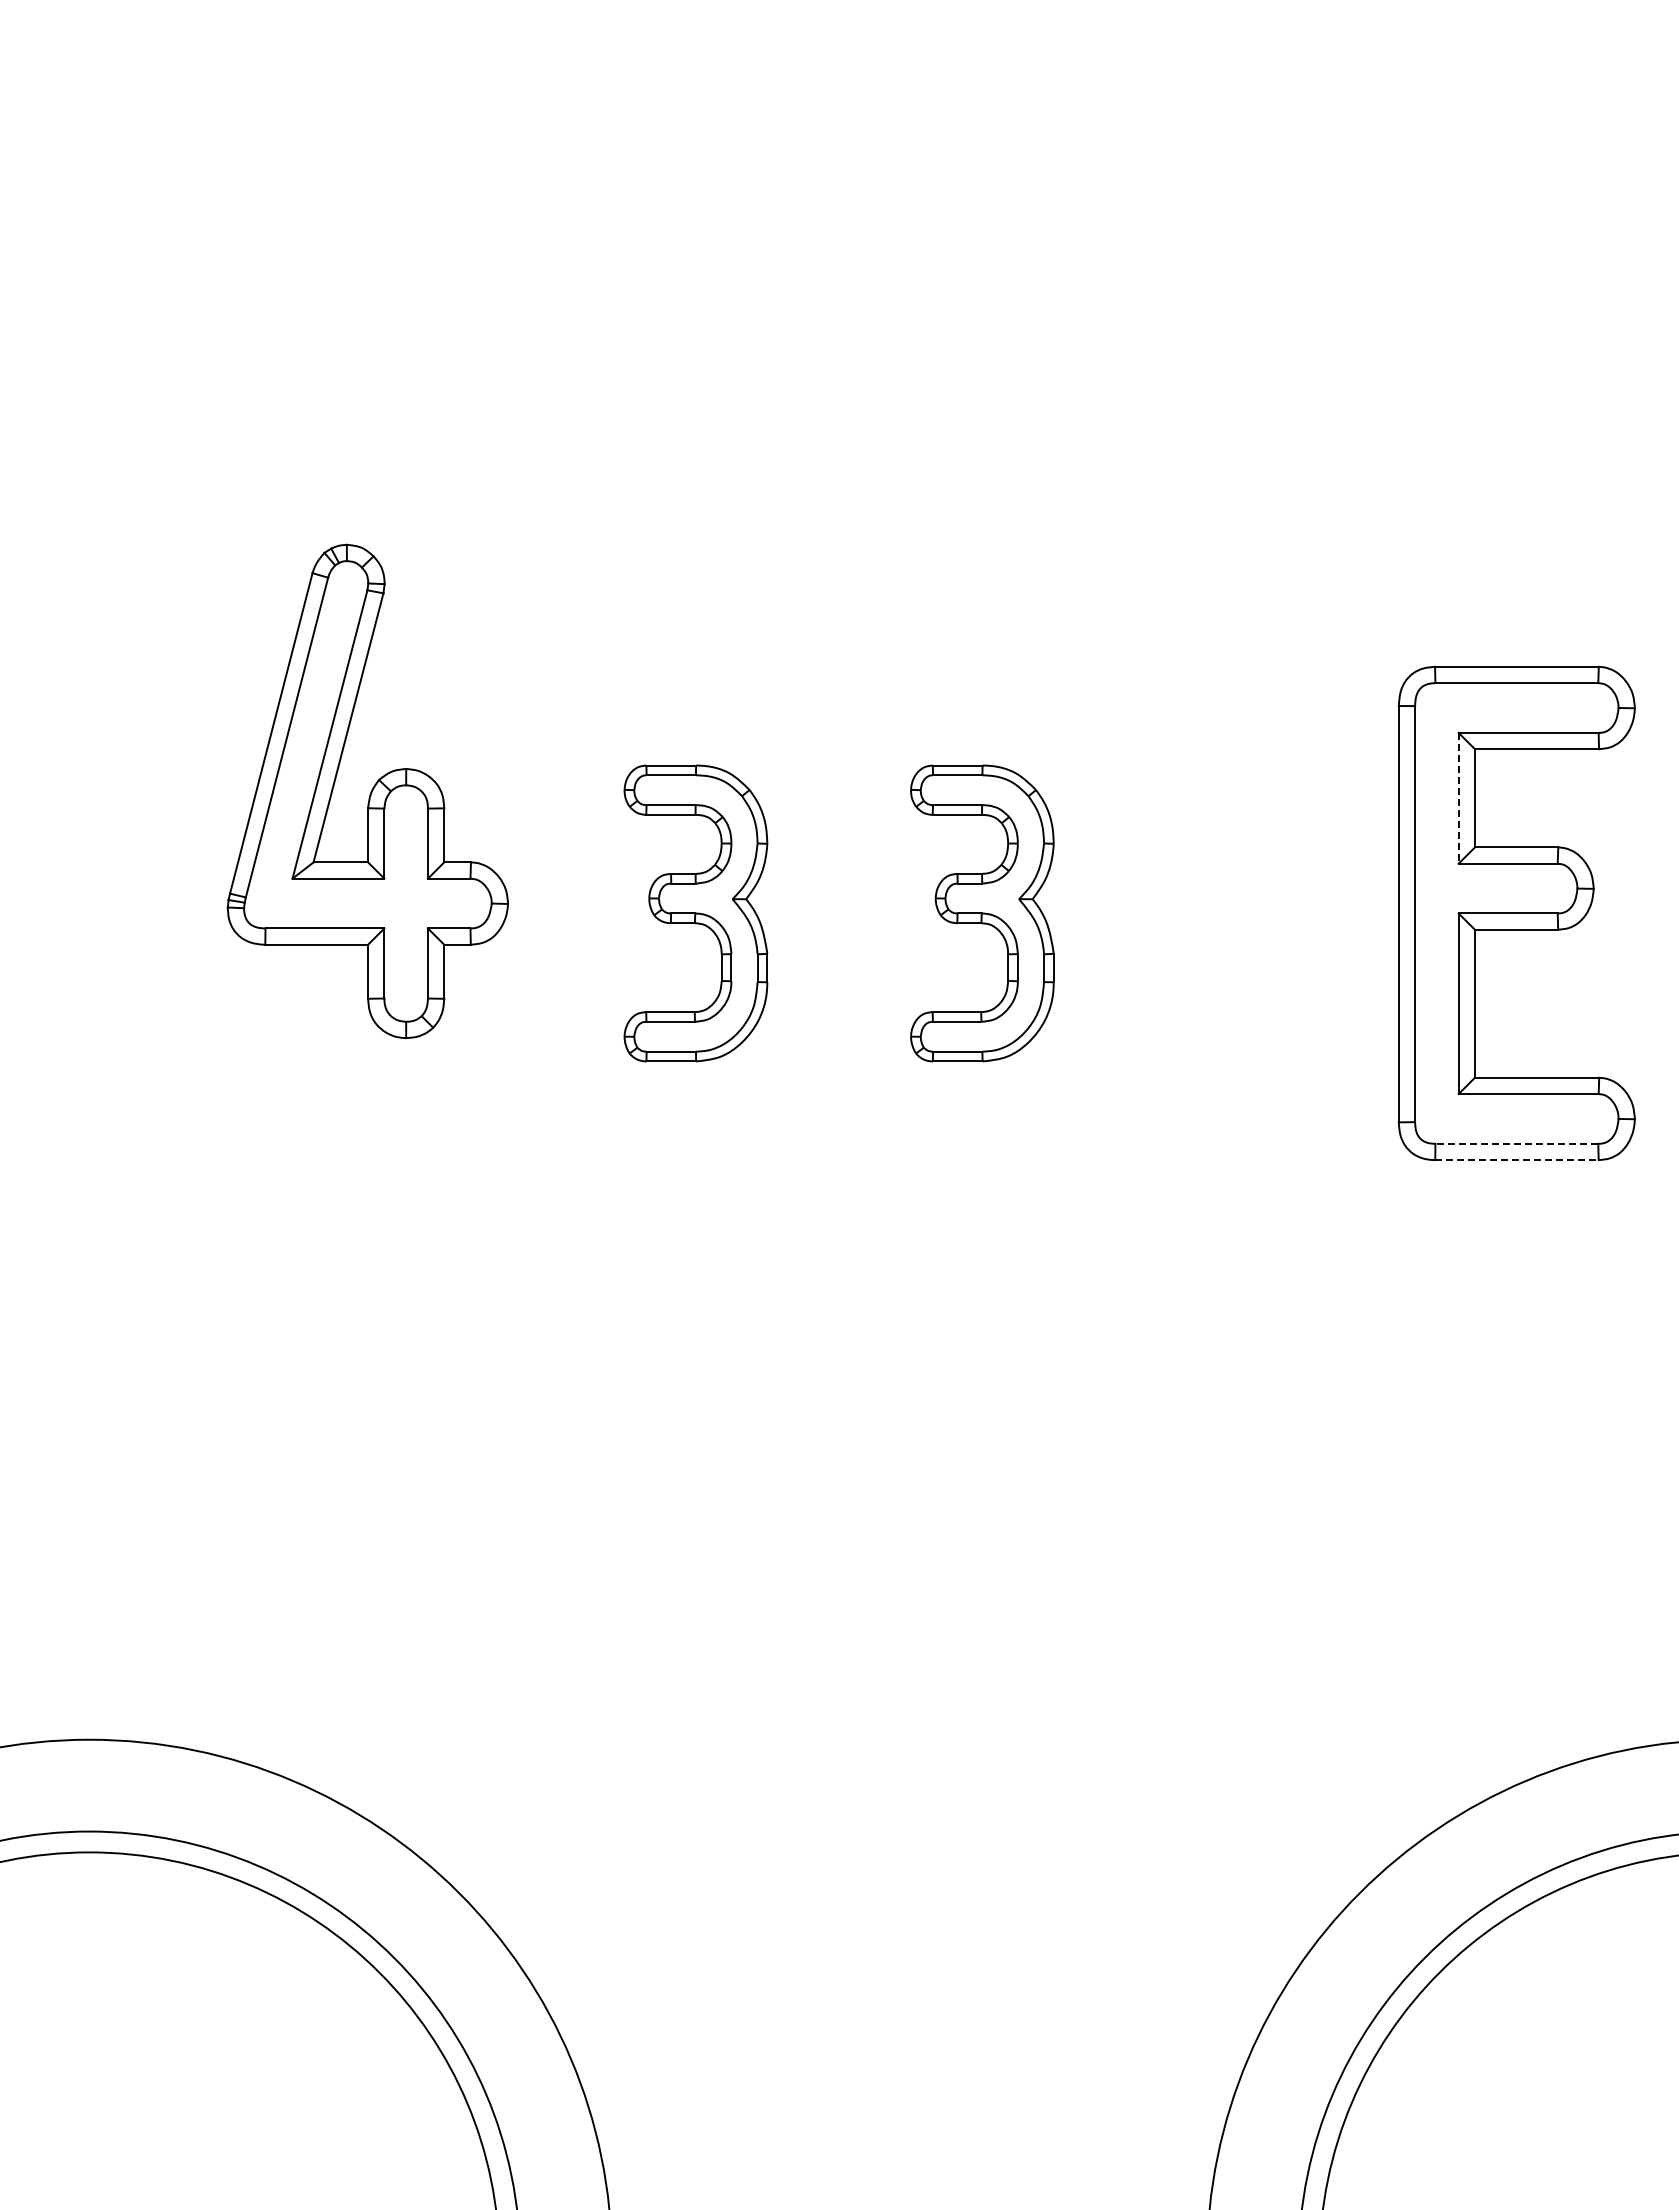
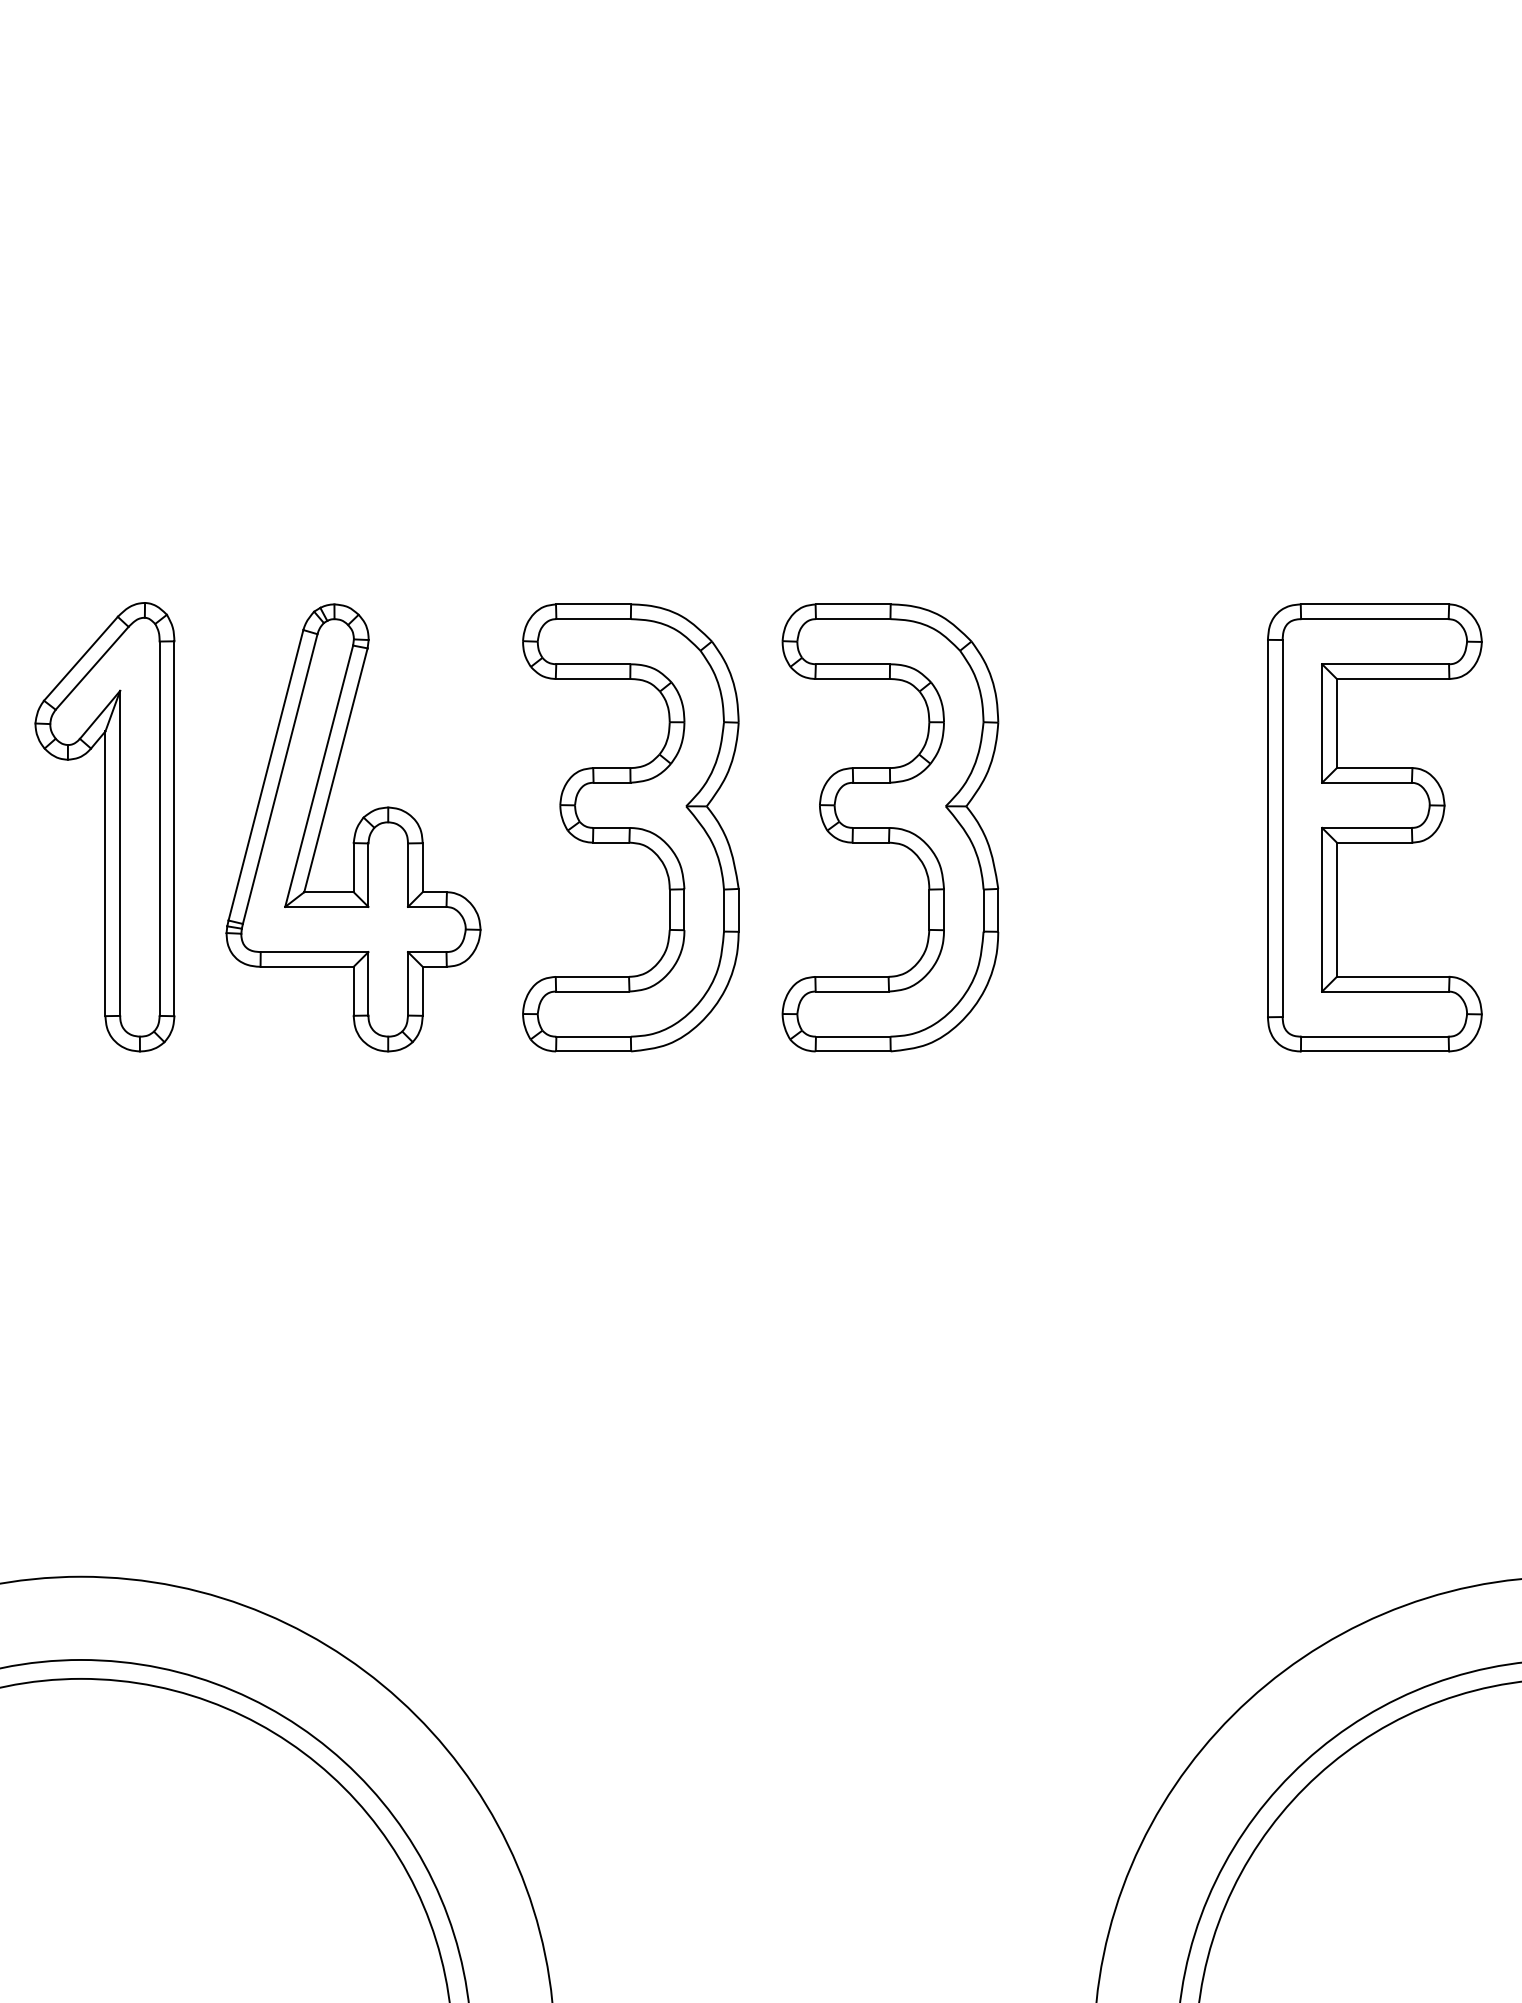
part: (367, 791) -> (353, 827), moved
line: (1458, 798) -> (1321, 723), dashed -> solid
part: (115, 912) -> (104, 827), added
part: (695, 913) -> (630, 827), size x1.67
part: (982, 913) -> (890, 827), size x1.67
line: (1516, 1143) -> (1374, 1036), dashed -> solid
line: (1516, 1160) -> (1374, 1051), dashed -> solid

